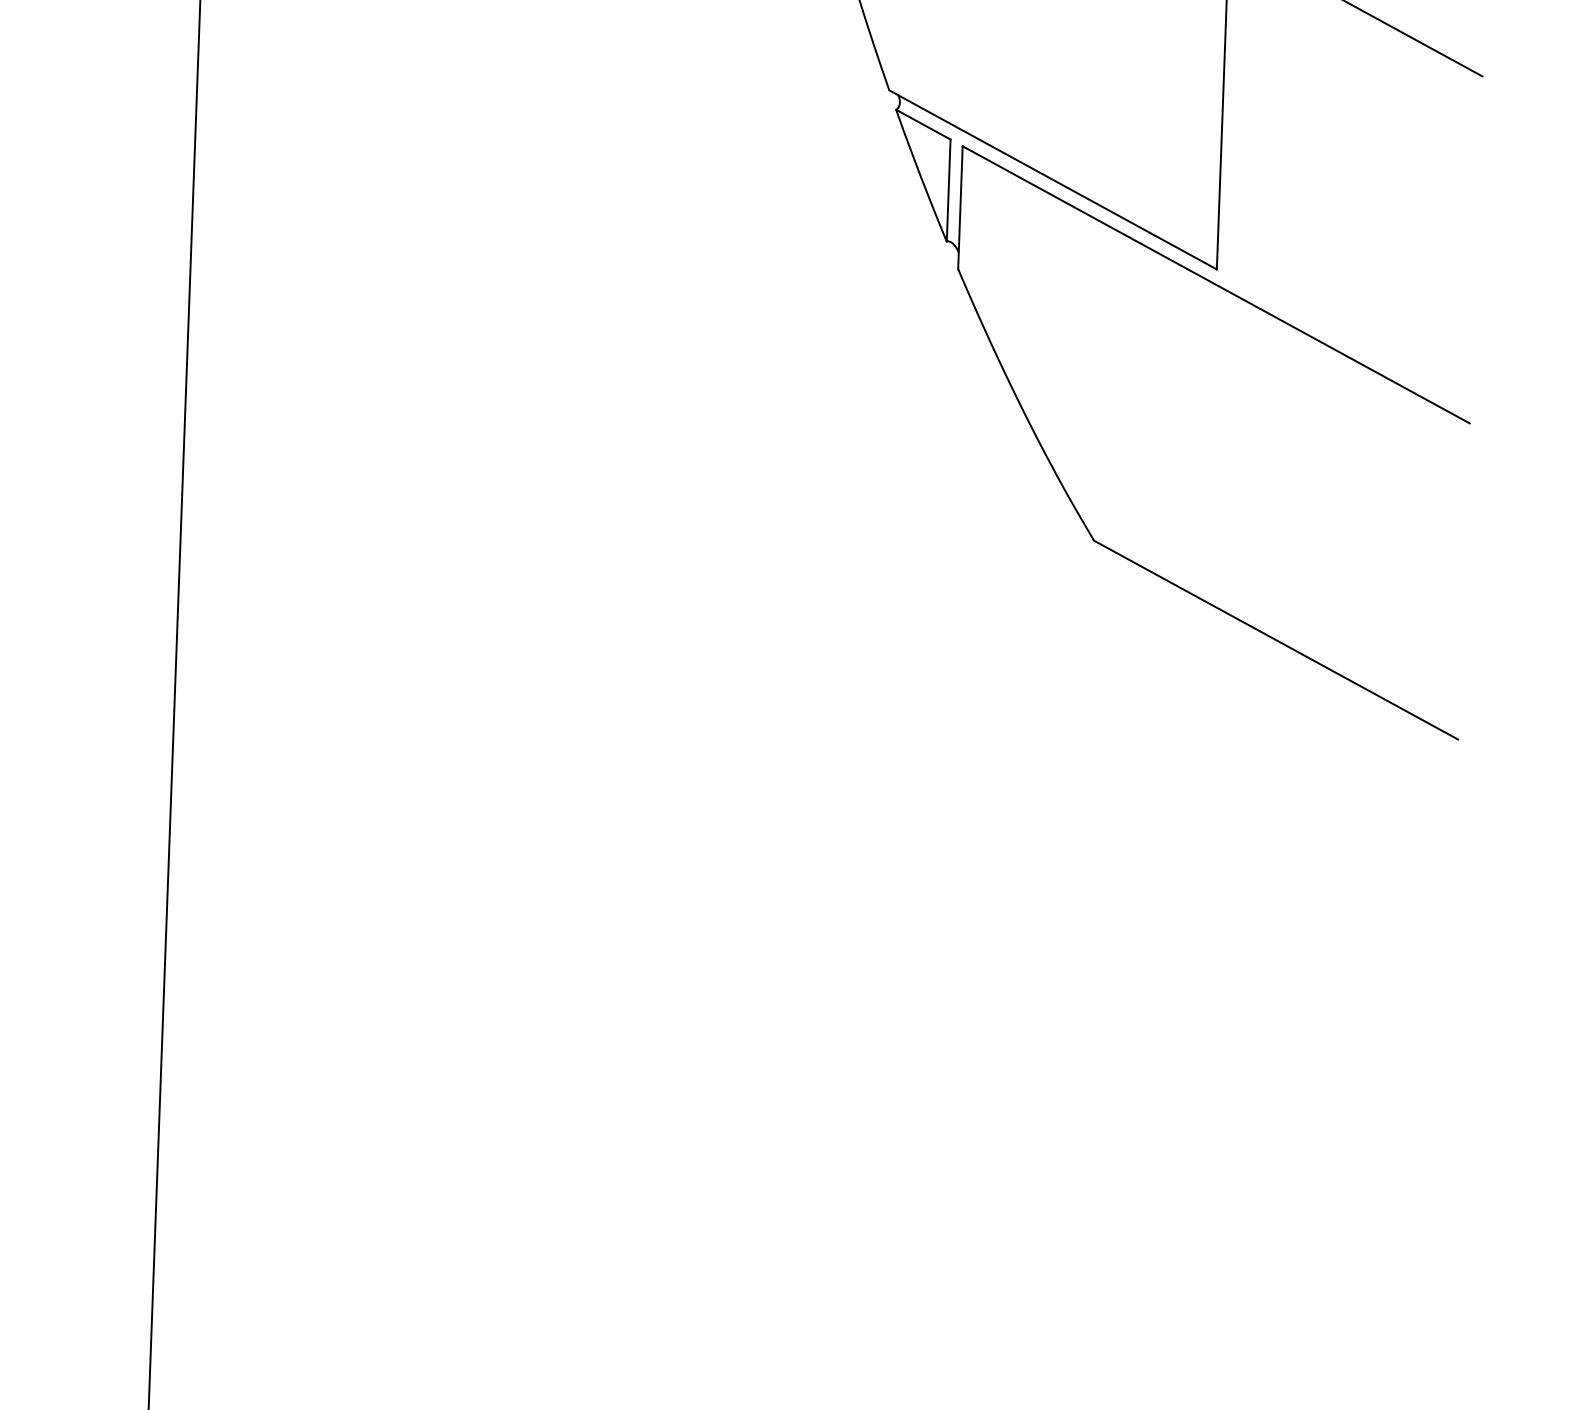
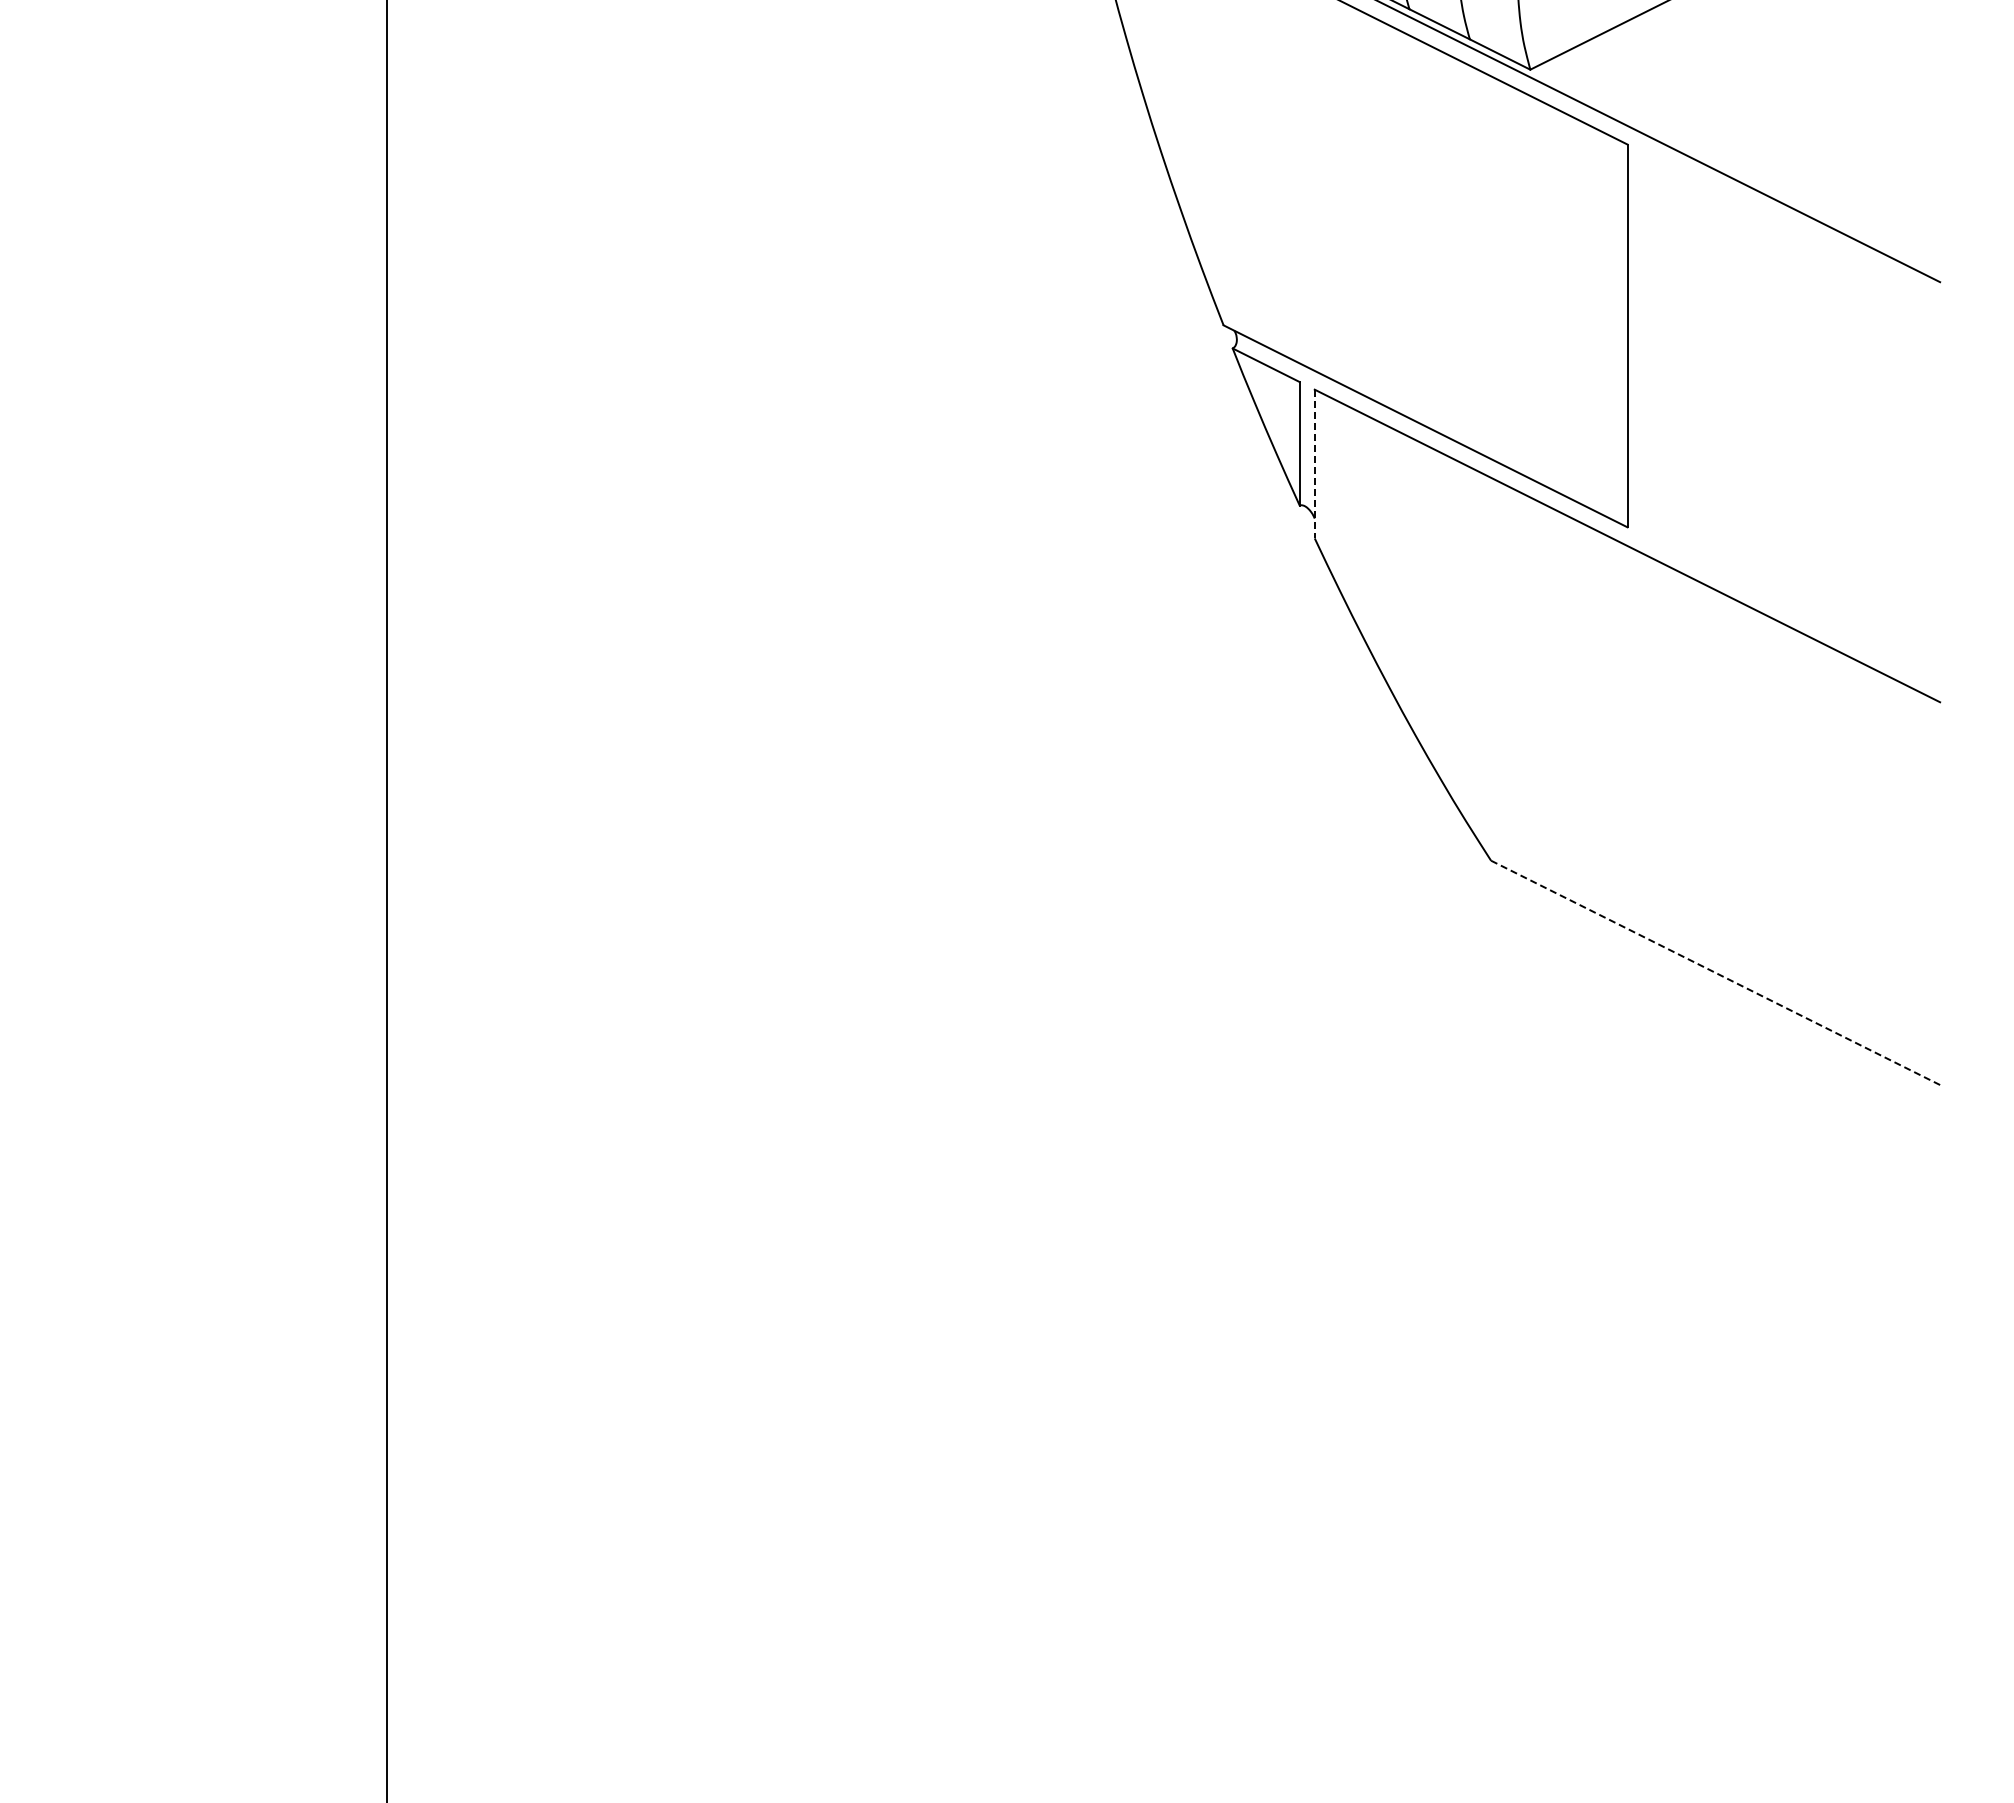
line: (960, 208) -> (1314, 464), solid -> dashed
line: (1276, 639) -> (1715, 972), solid -> dashed

